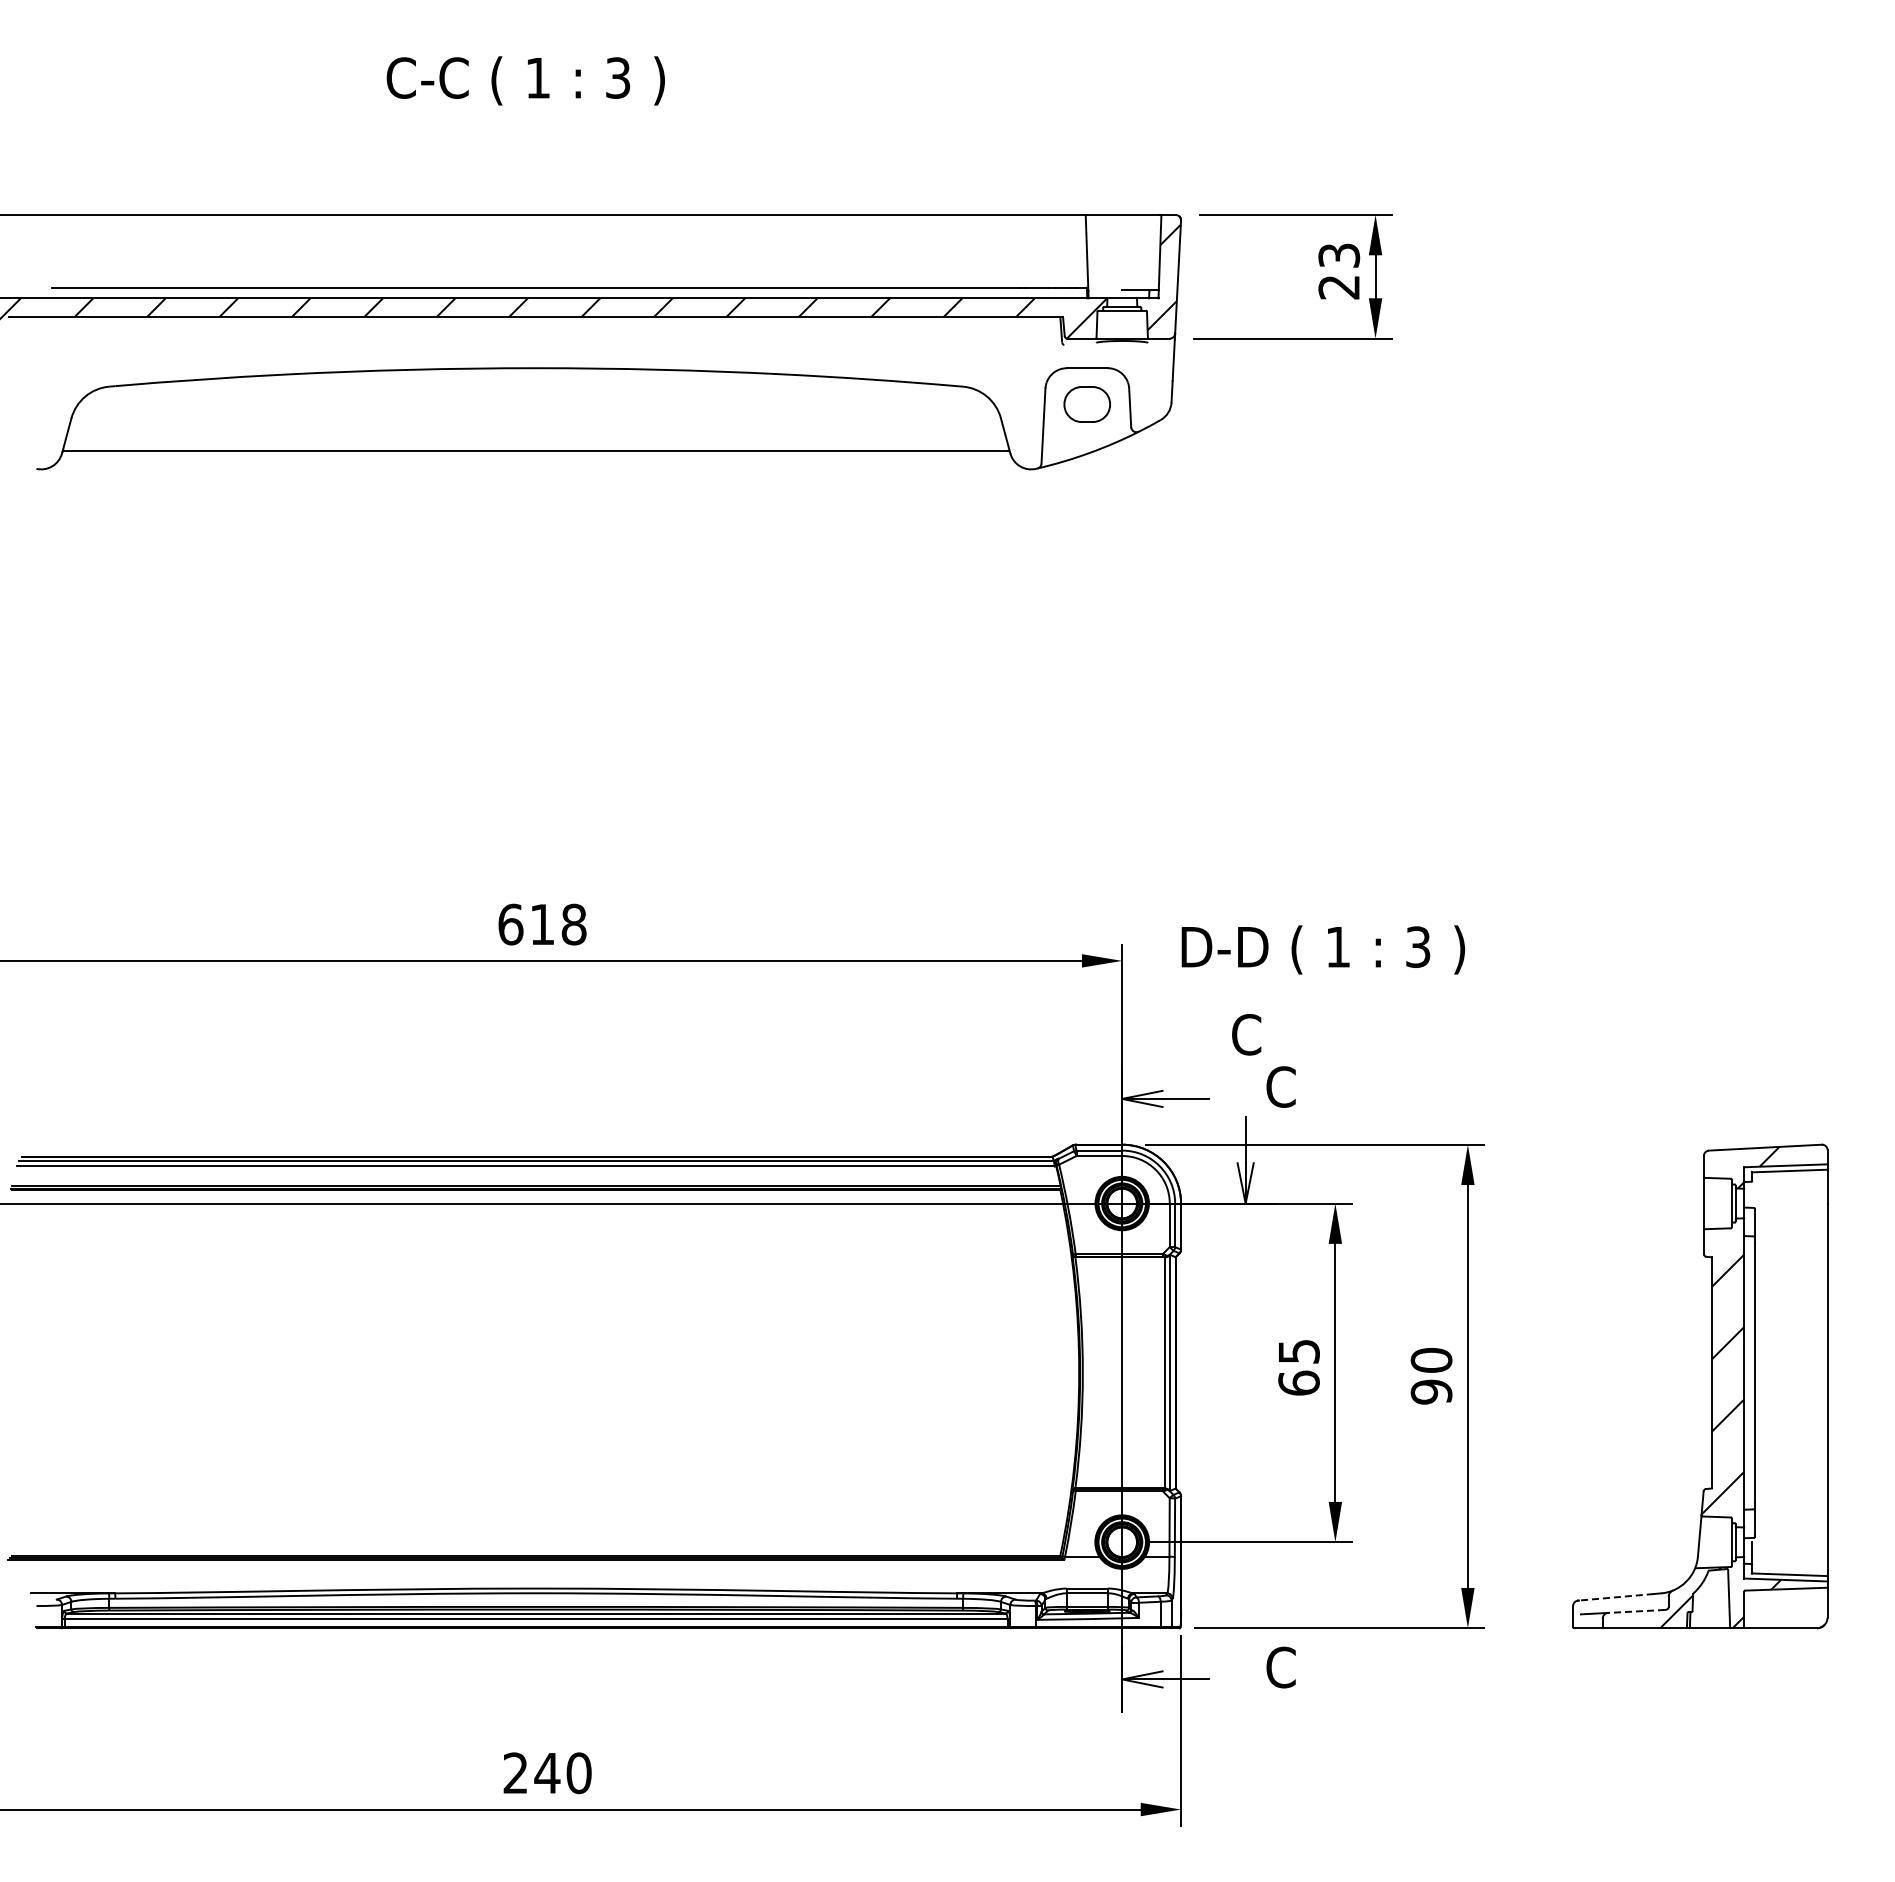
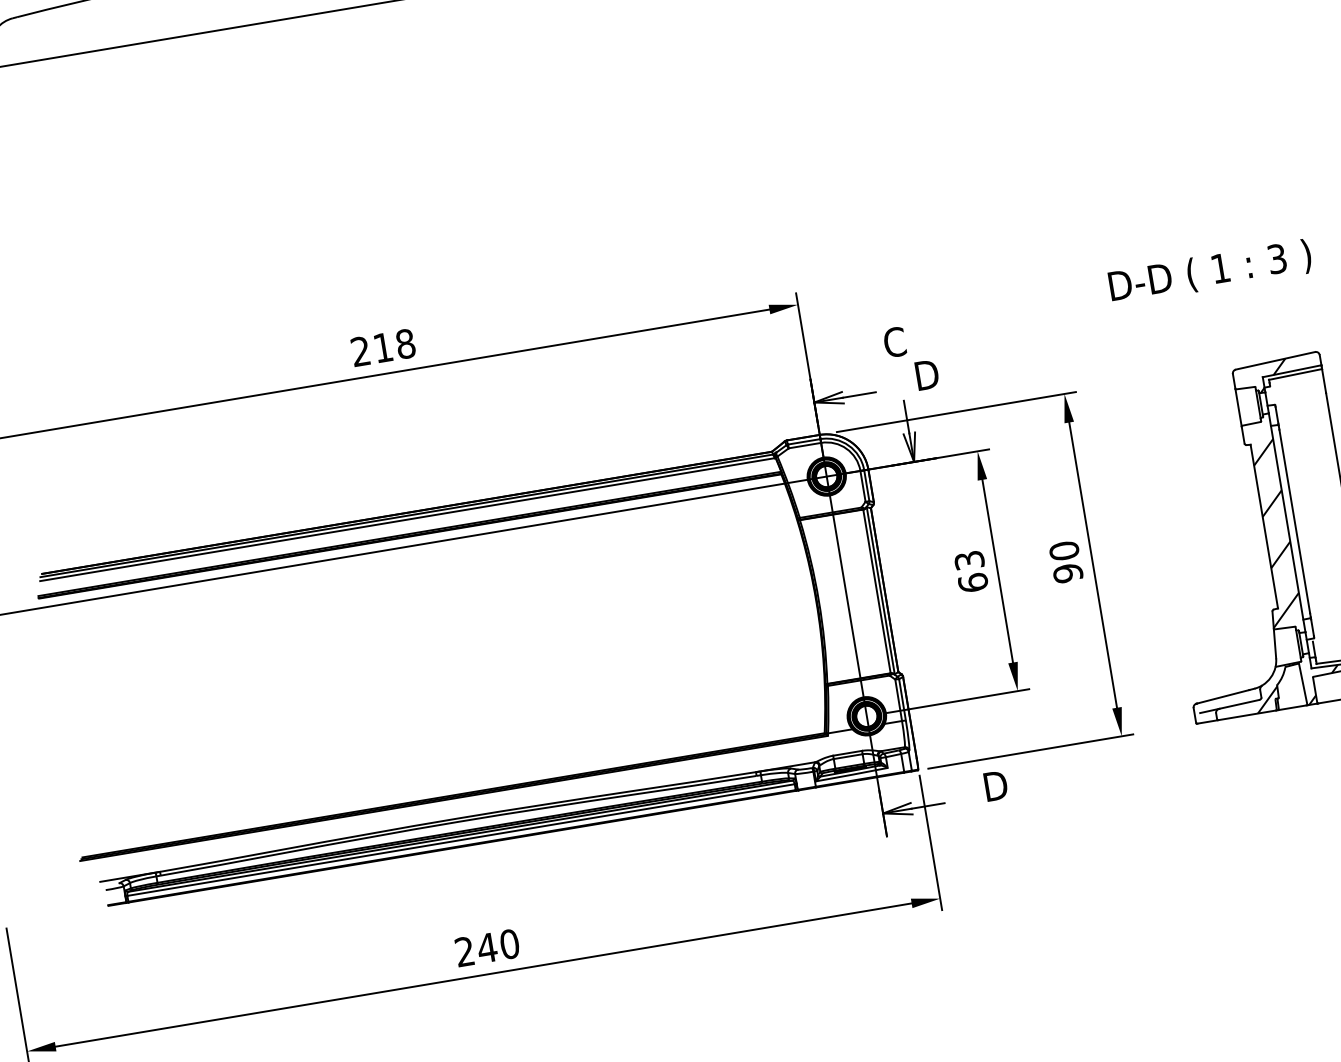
text: (510, 924) -> (360, 351), 618 -> 218
text: (1323, 949) -> (1210, 271), moved
text: (1282, 1086) -> (926, 374), C -> D
text: (1298, 1351) -> (969, 560), 65 -> 63
line: (1616, 1597) -> (1223, 696), dashed -> solid
line: (1636, 1611) -> (1239, 704), dashed -> solid
text: (1282, 1667) -> (995, 786), C -> D

